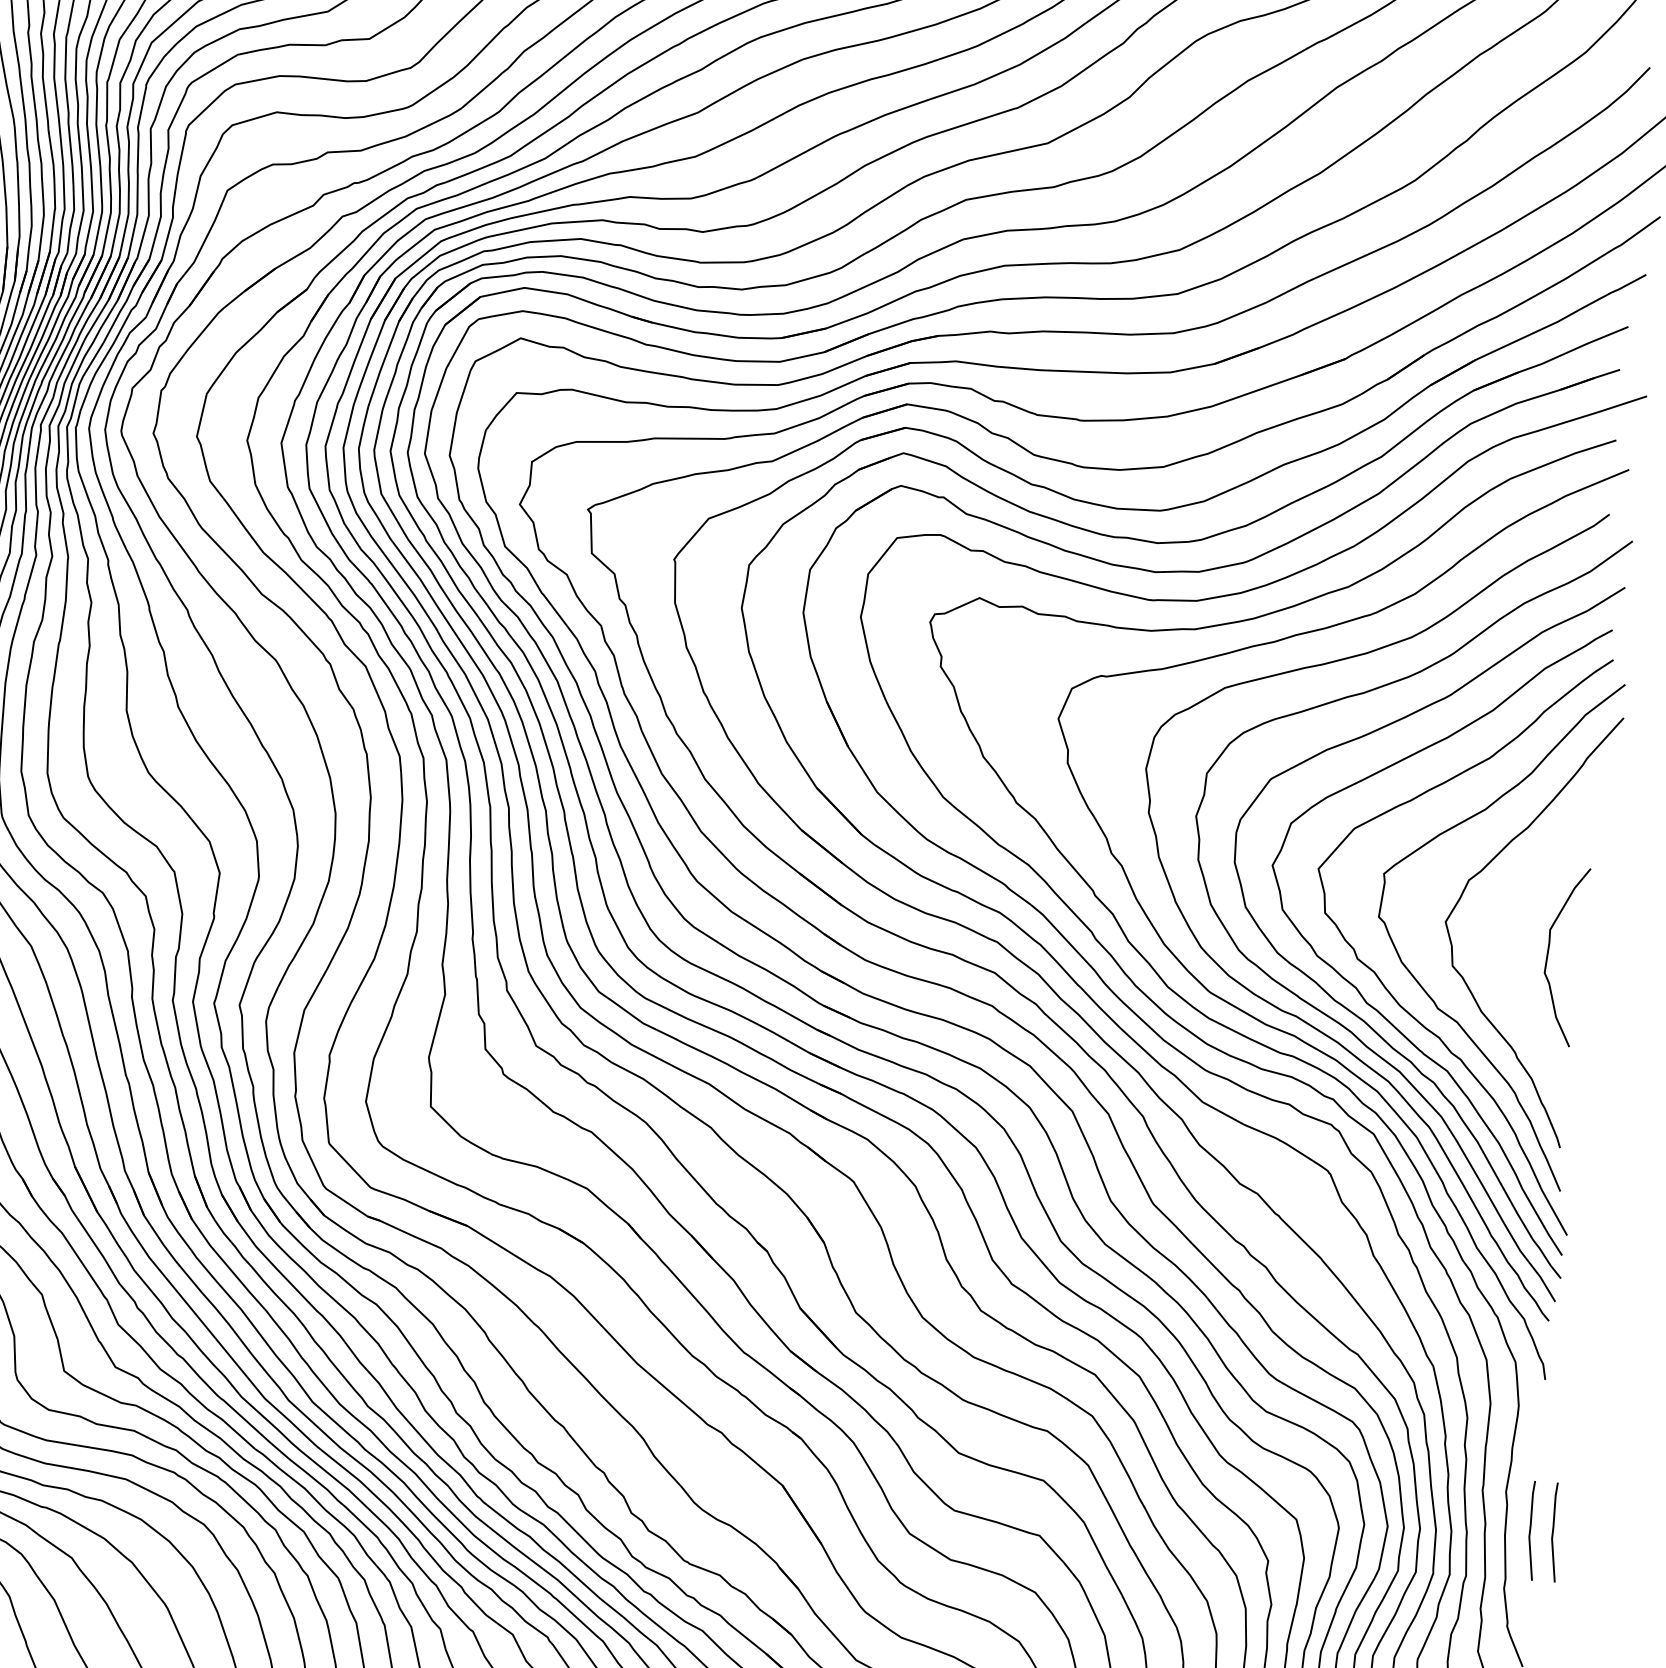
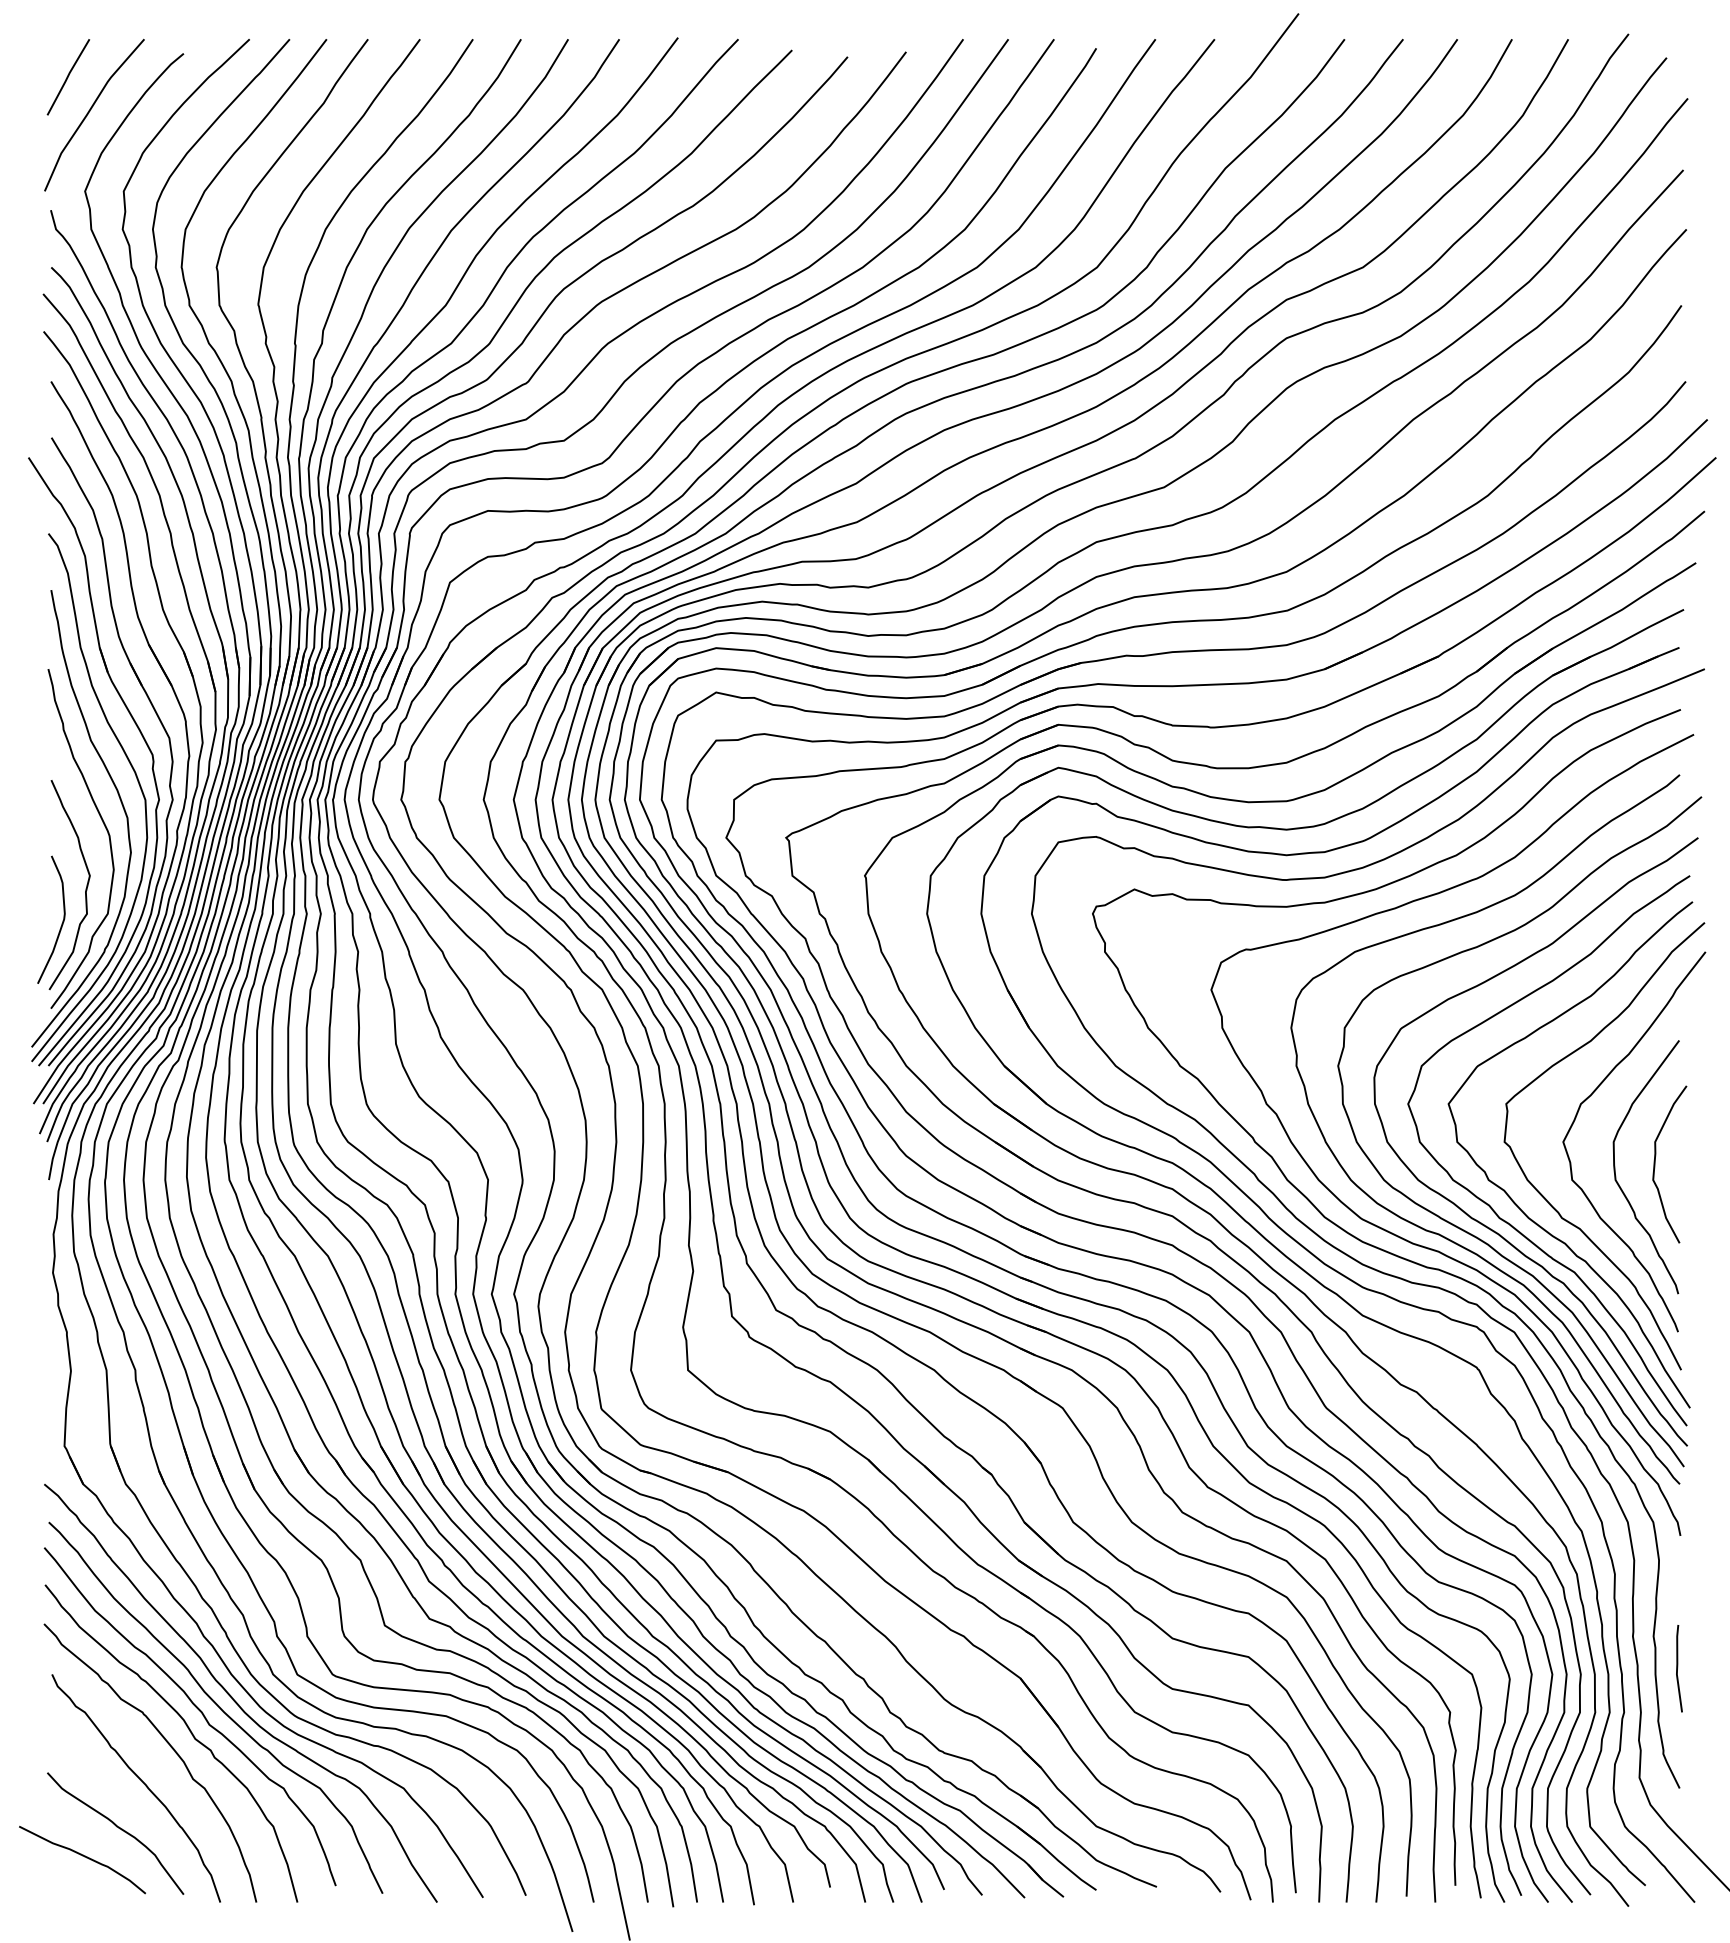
curve: (1502, 955) -> (1615, 1167), added
line: (1554, 1531) -> (1698, 1667), removed

